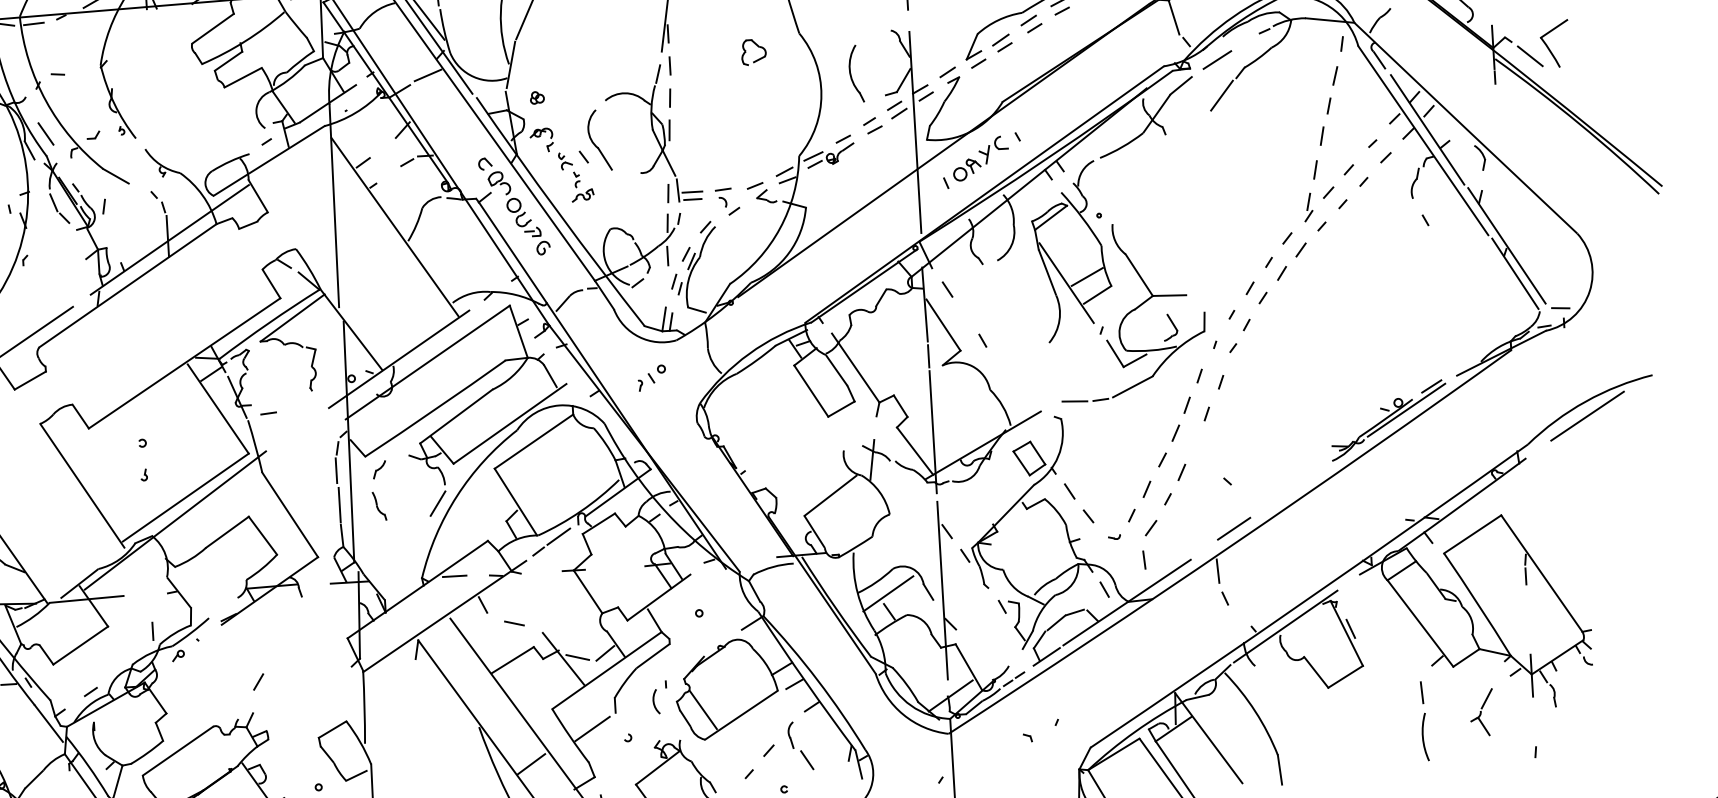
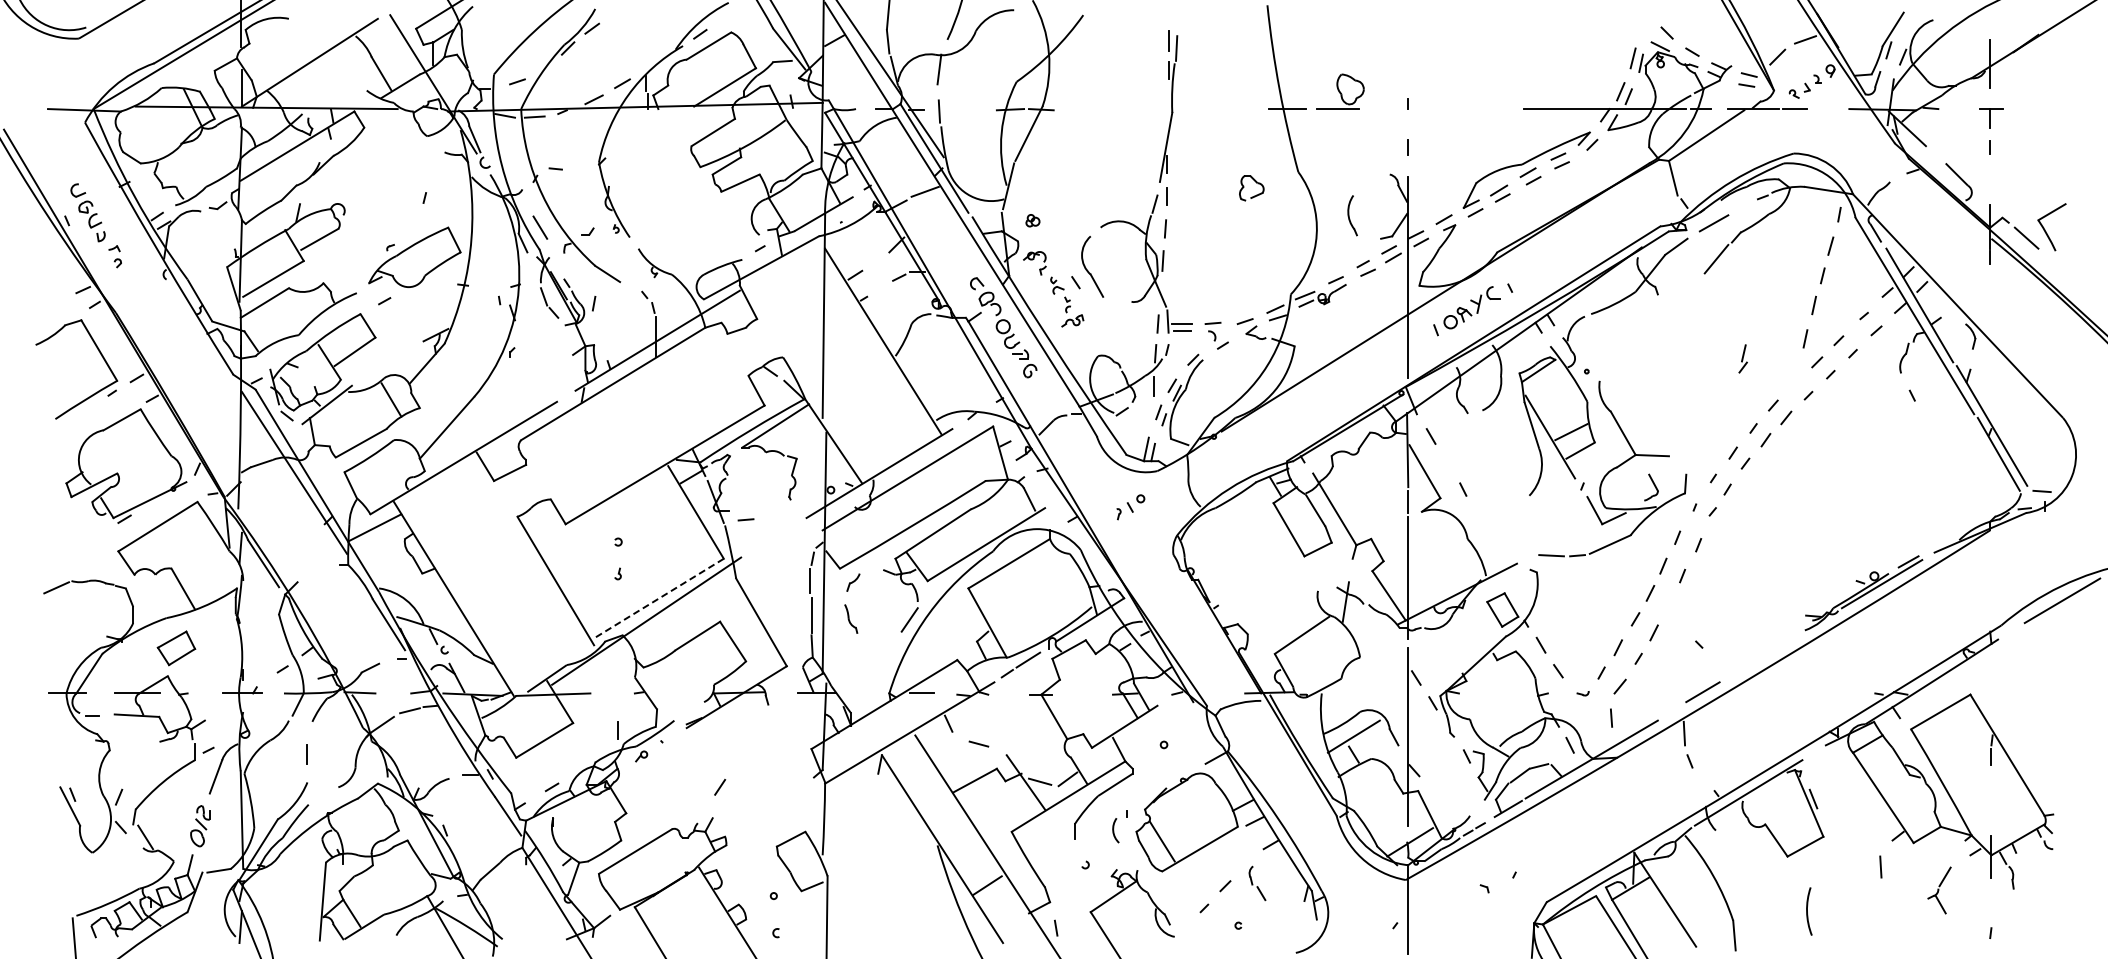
part: (856, 73) -> (1352, 215), size x0.7
part: (1307, 207) -> (1742, 358), moved
line: (185, 497) -> (658, 598), solid -> dashed
line: (592, 728) -> (1050, 853), removed
arc: (1423, 737) -> (1807, 911), moved
part: (800, 746) -> (1257, 883), size x0.7

